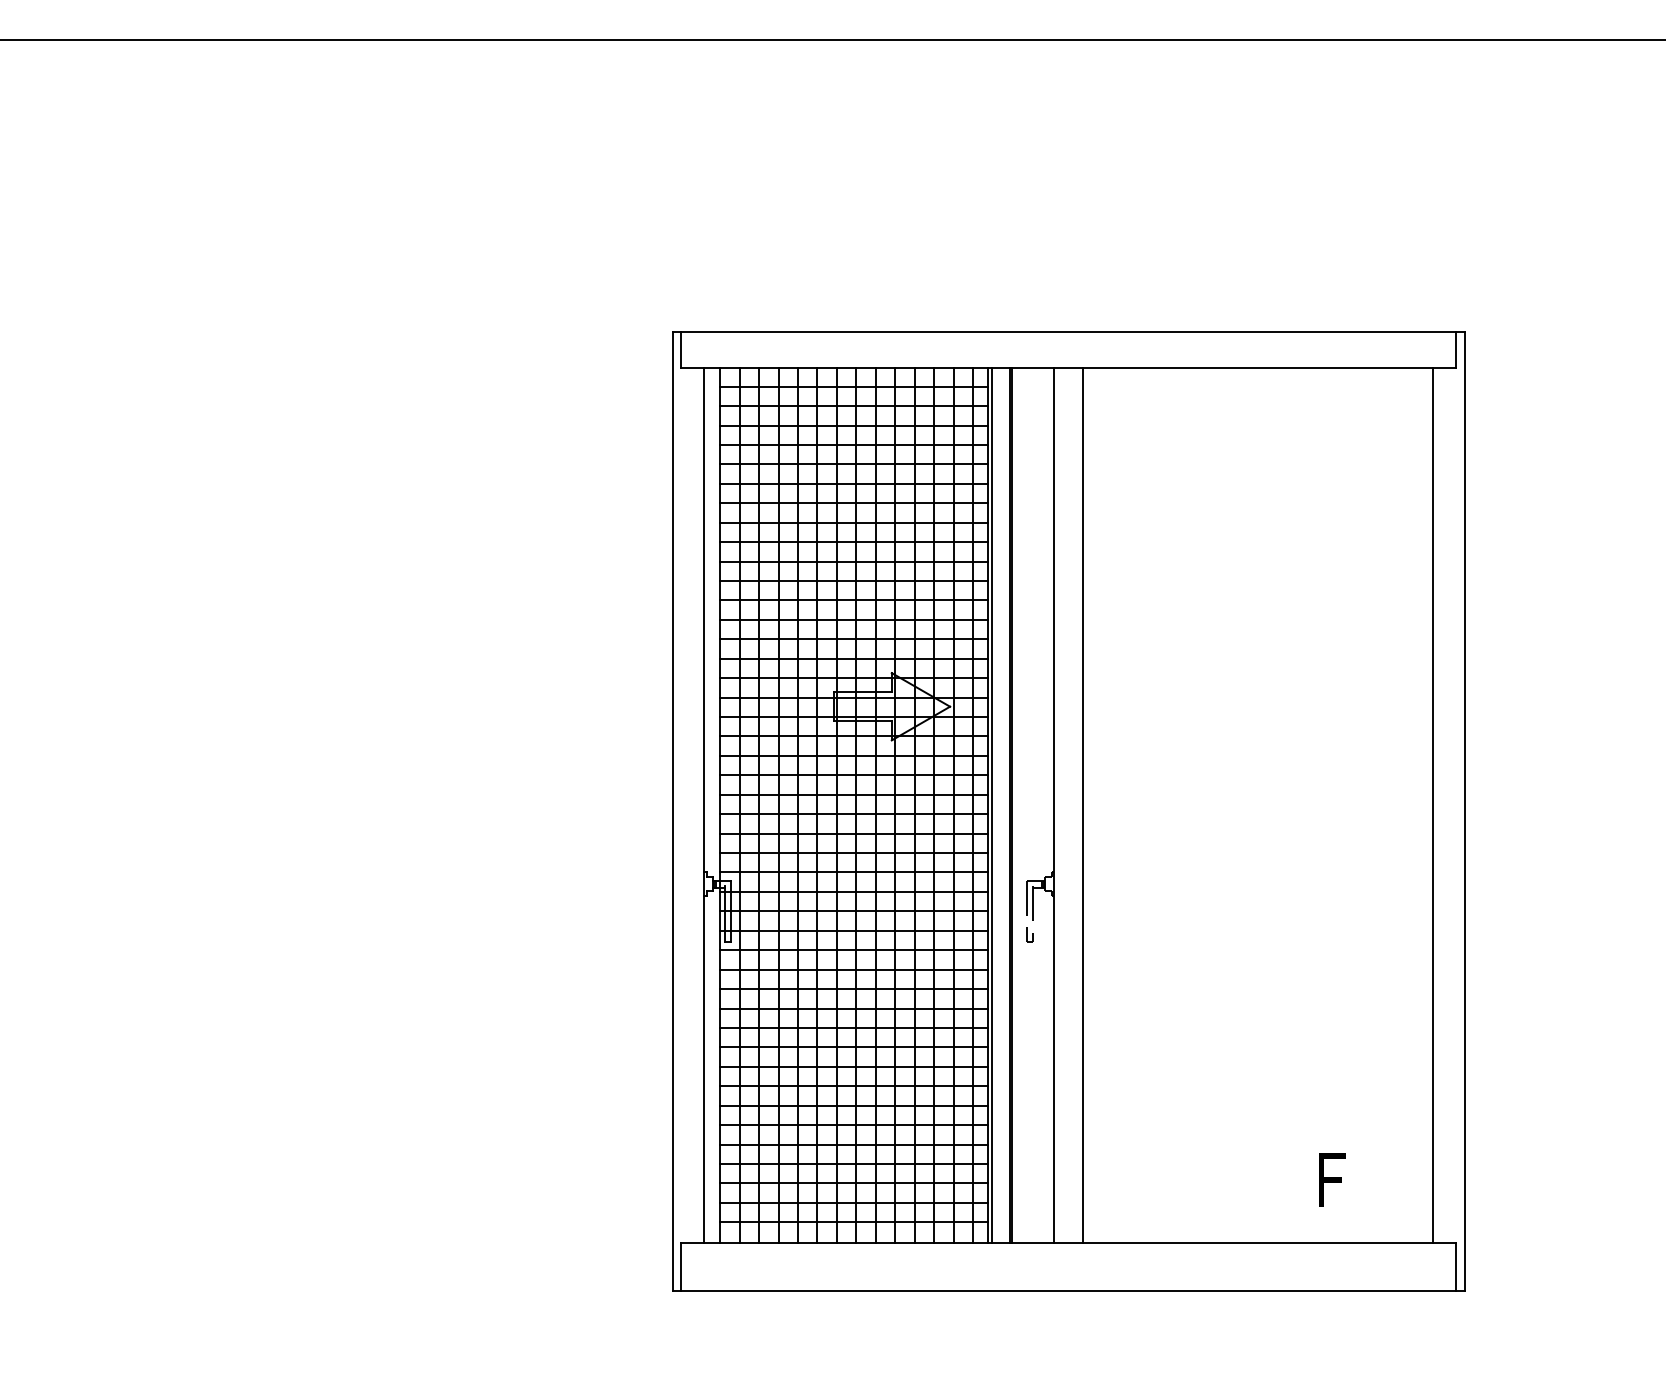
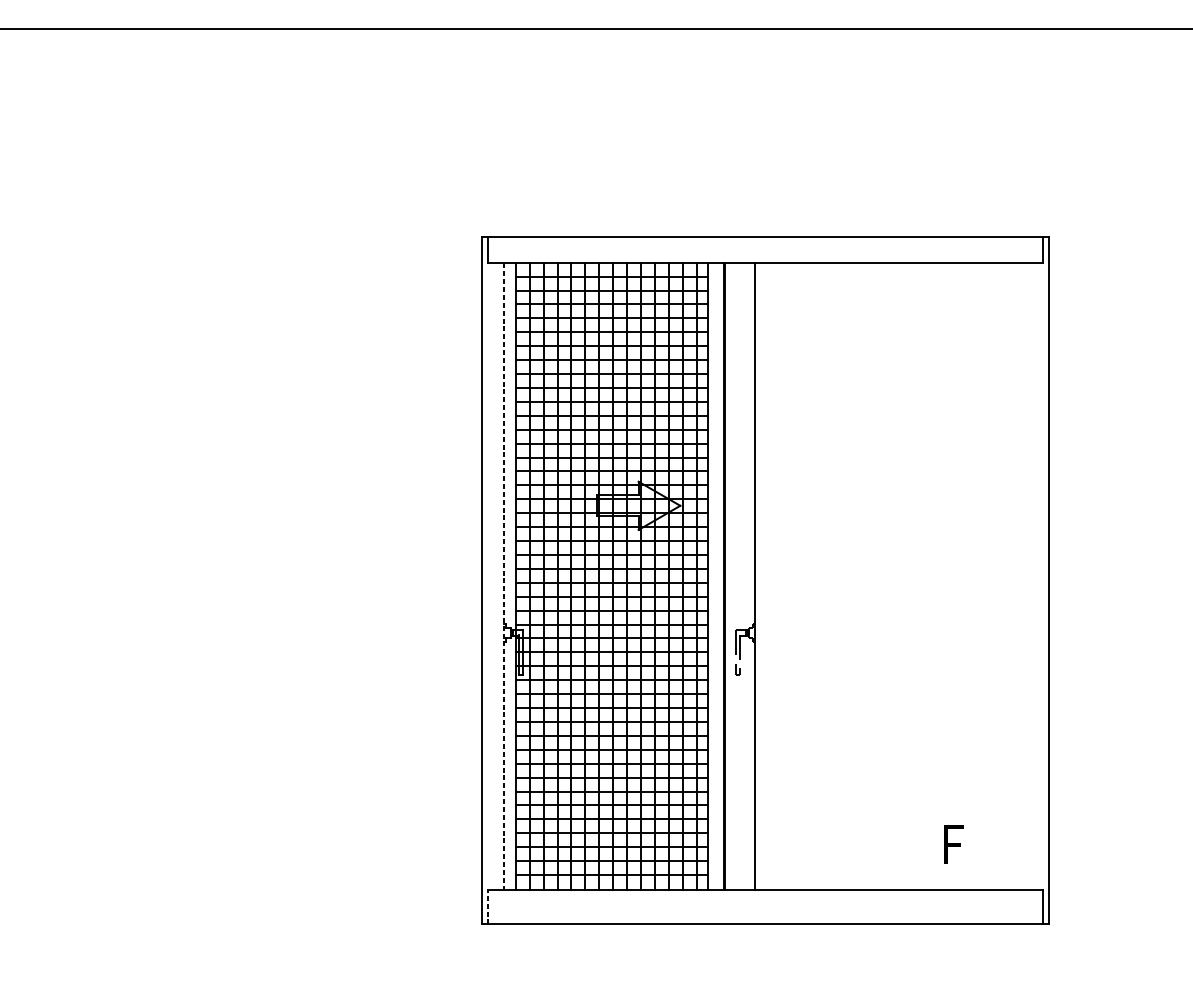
line: (704, 805) -> (504, 576), solid -> dashed
line: (992, 805) -> (710, 576), removed
line: (1083, 805) -> (775, 576), removed
line: (1433, 805) -> (1026, 576), removed
line: (680, 1266) -> (487, 906), solid -> dashed

